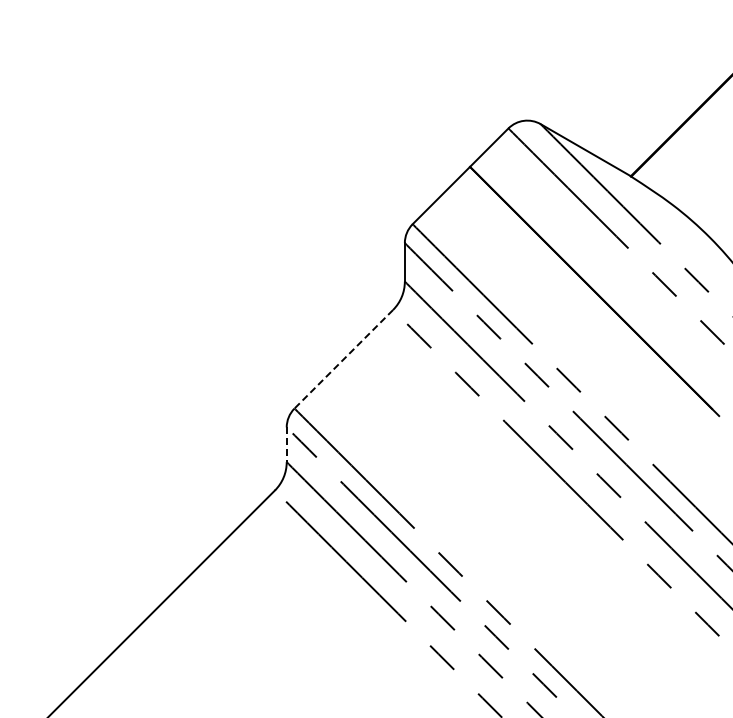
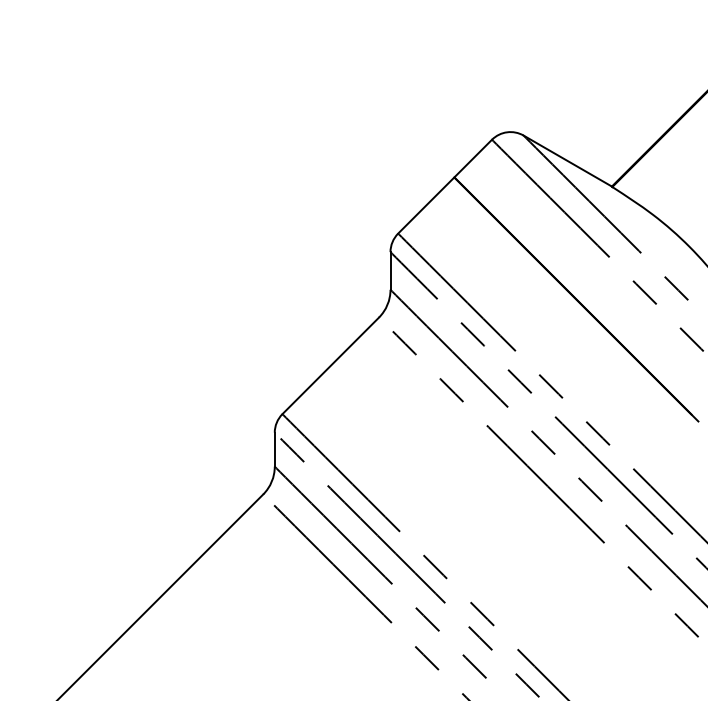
line: (343, 359) -> (330, 366), dashed -> solid
line: (286, 445) -> (274, 450), dashed -> solid

